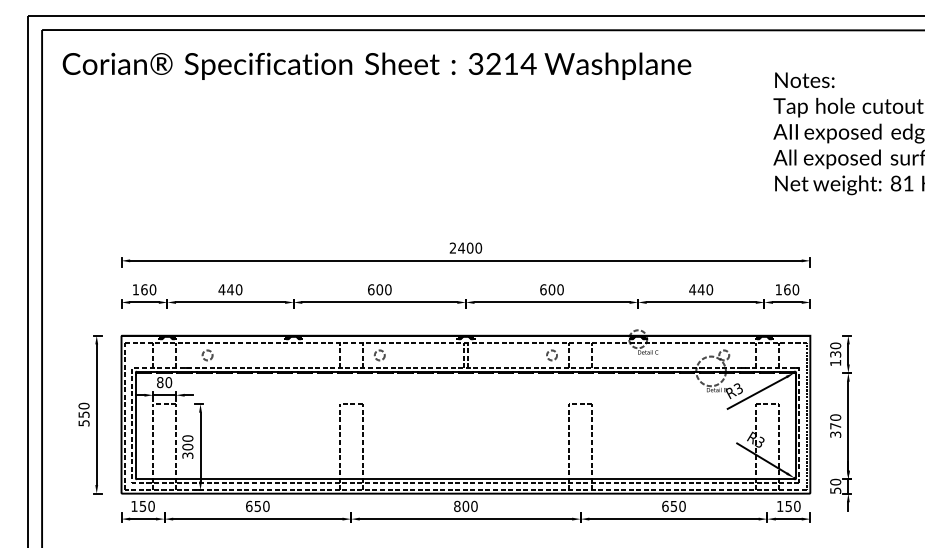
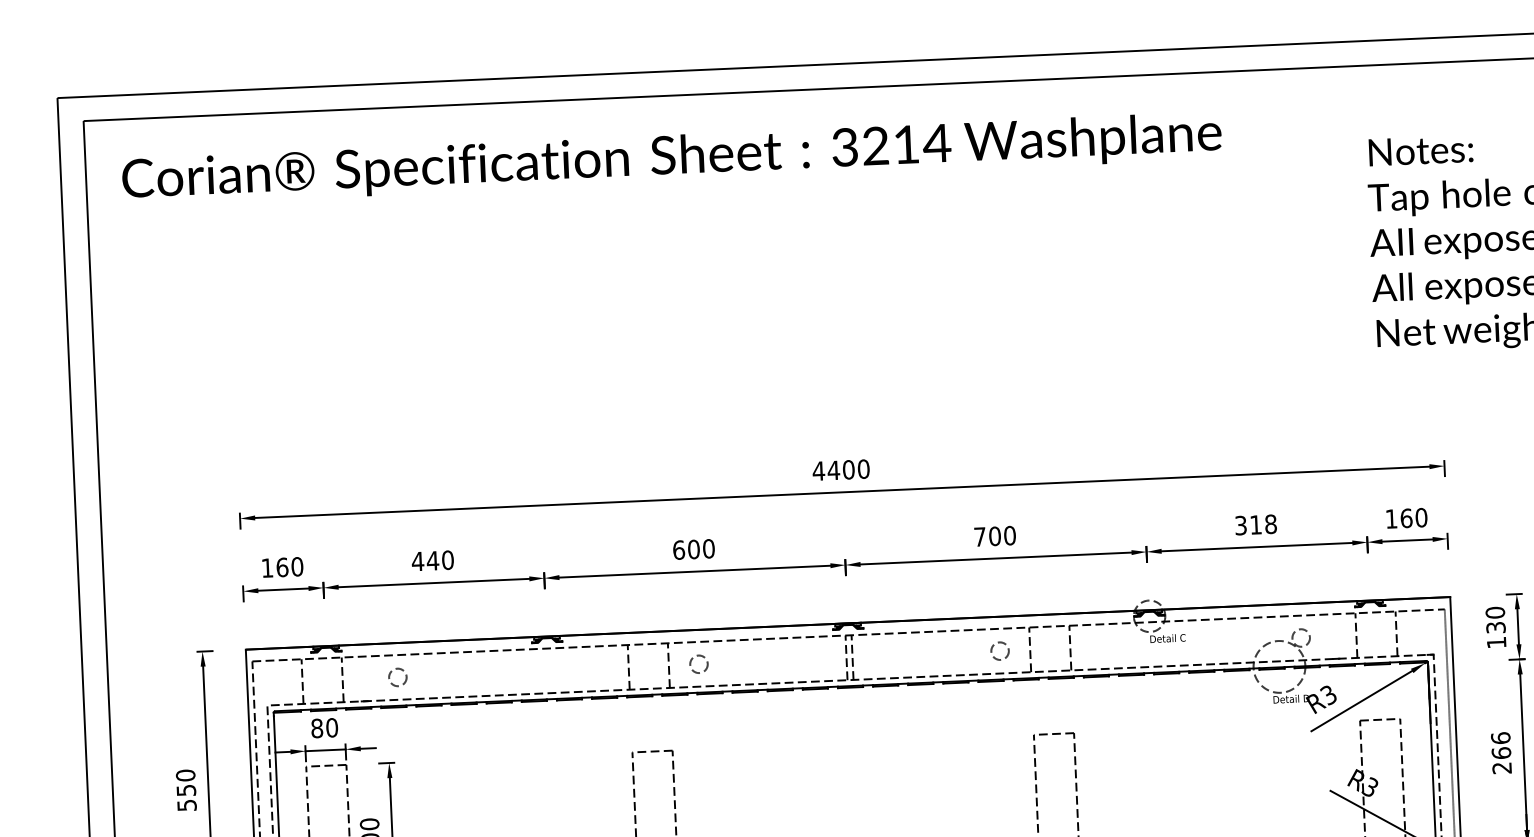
text: (452, 247) -> (817, 470), 2400 -> 4400
text: (543, 289) -> (980, 536), 600 -> 700
text: (701, 289) -> (1256, 524), 440 -> 318
text: (835, 425) -> (1501, 752), 370 -> 266

